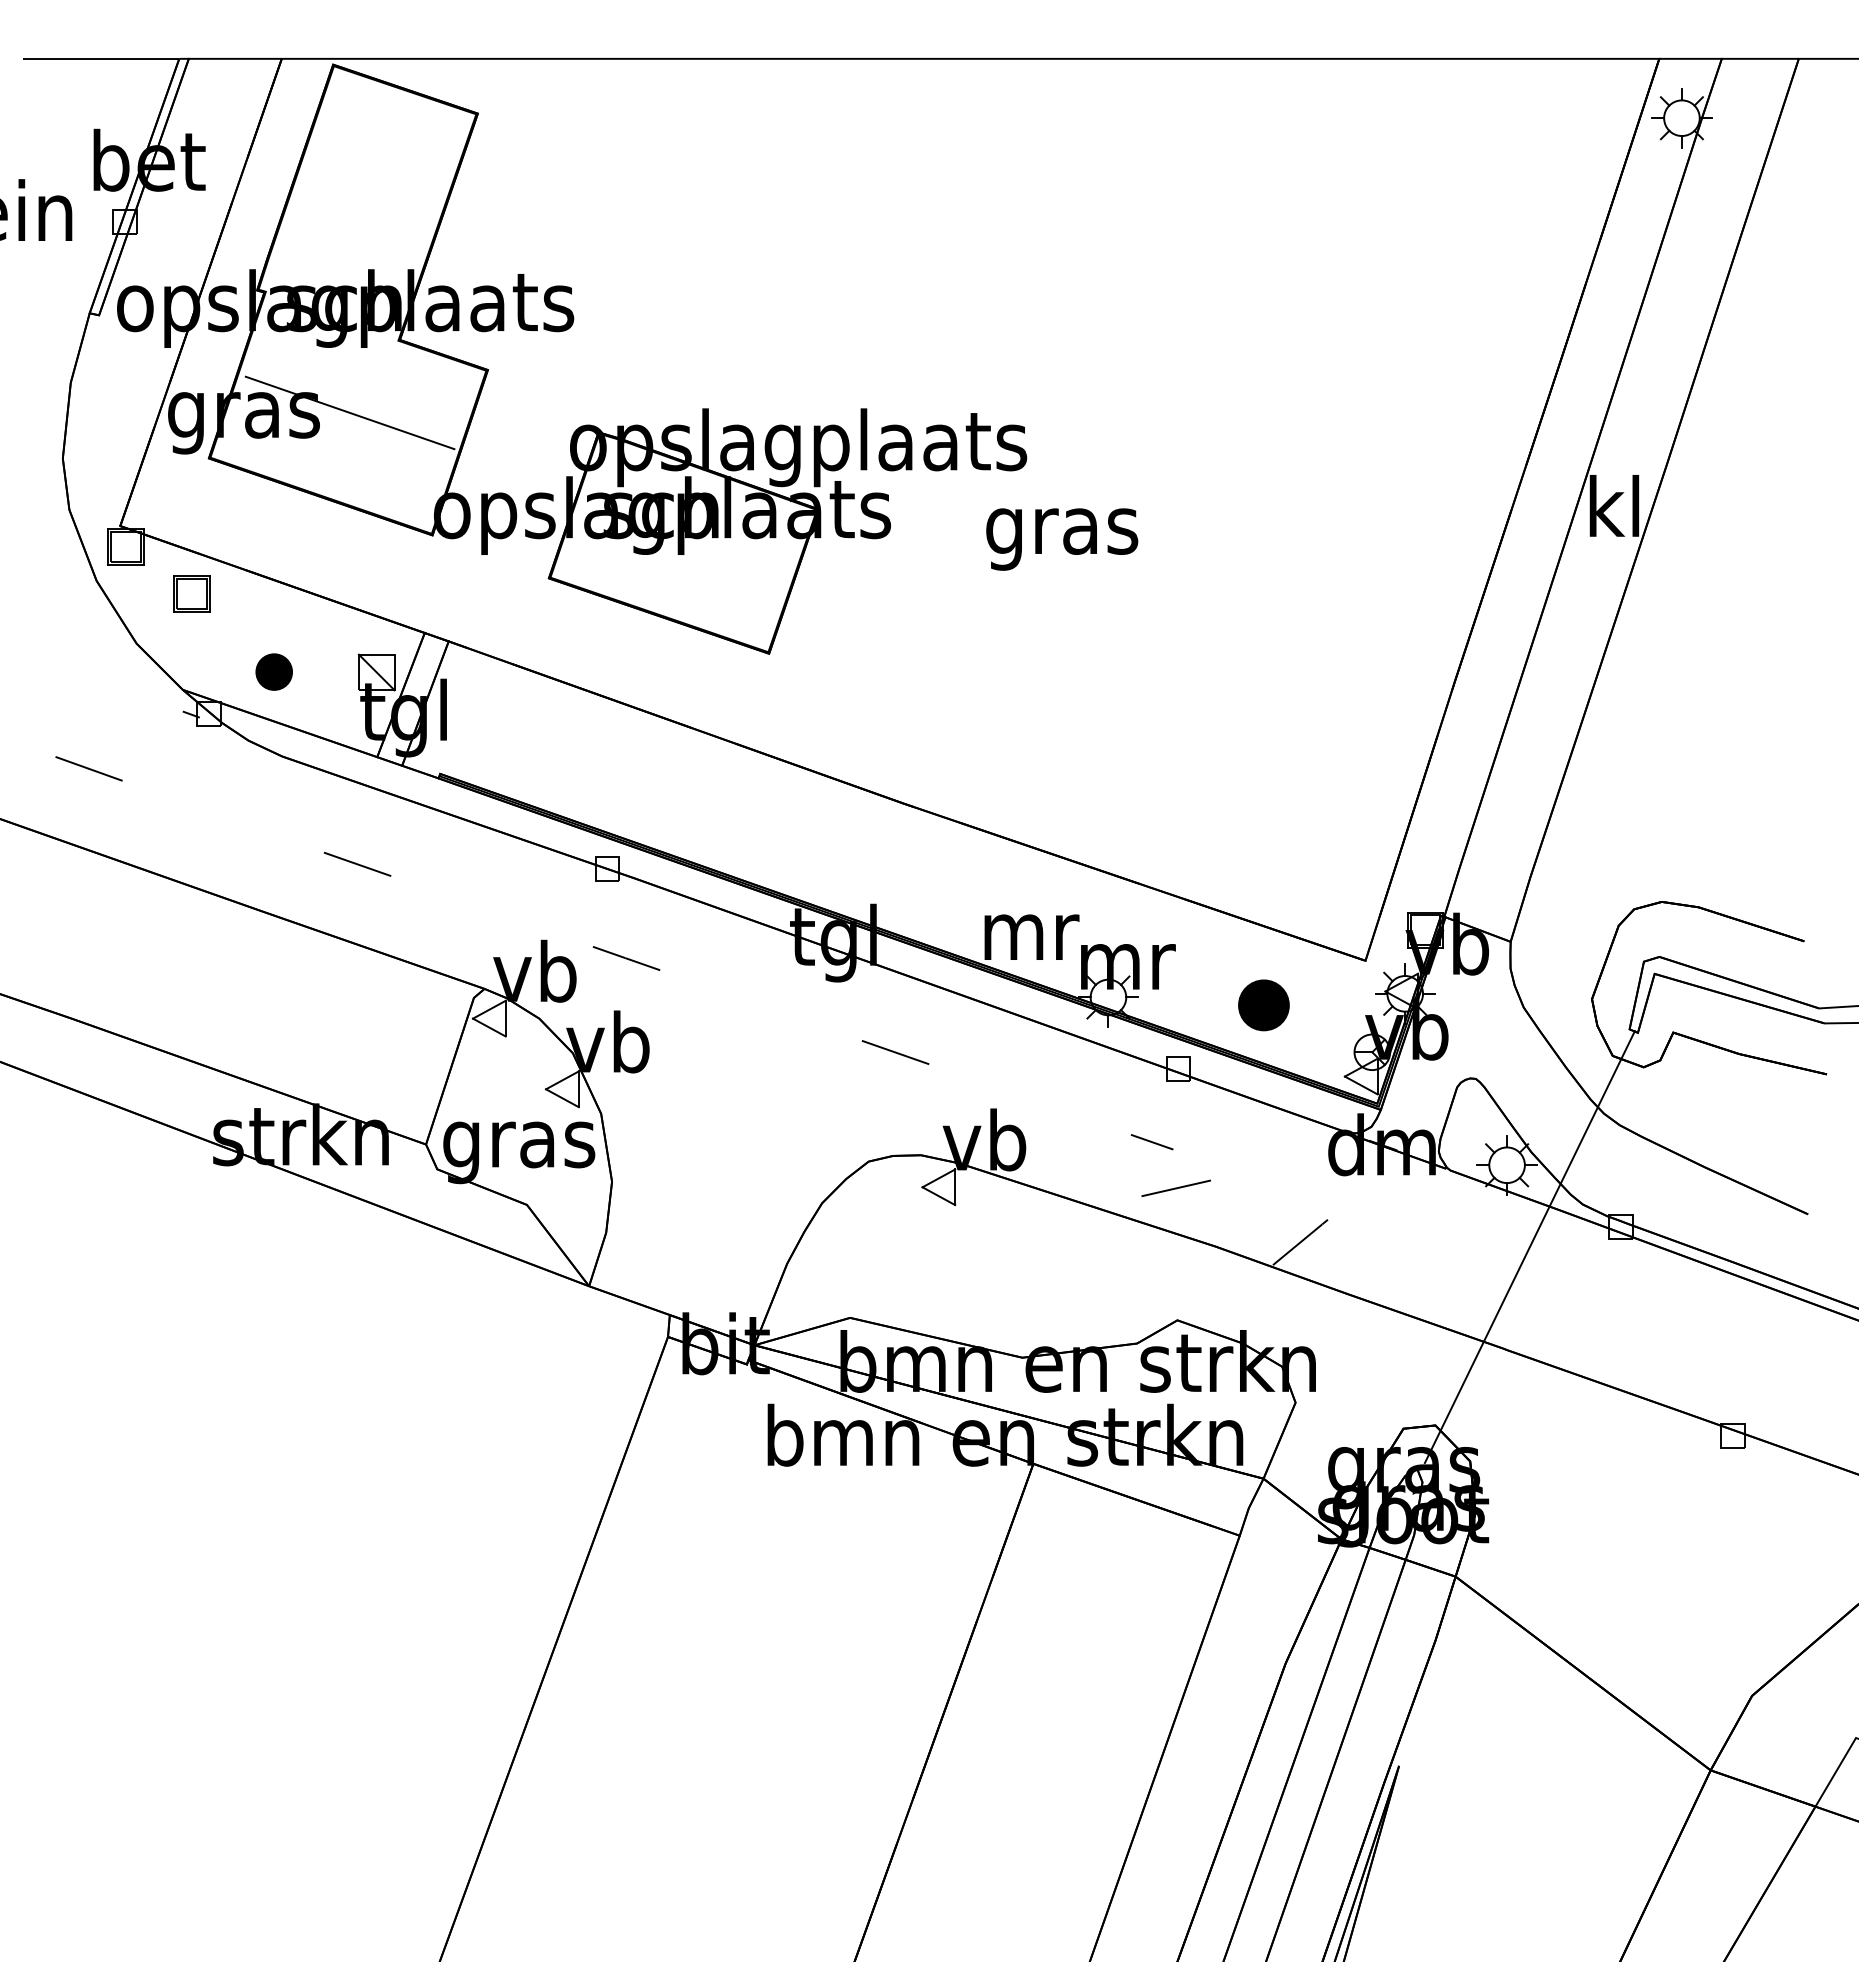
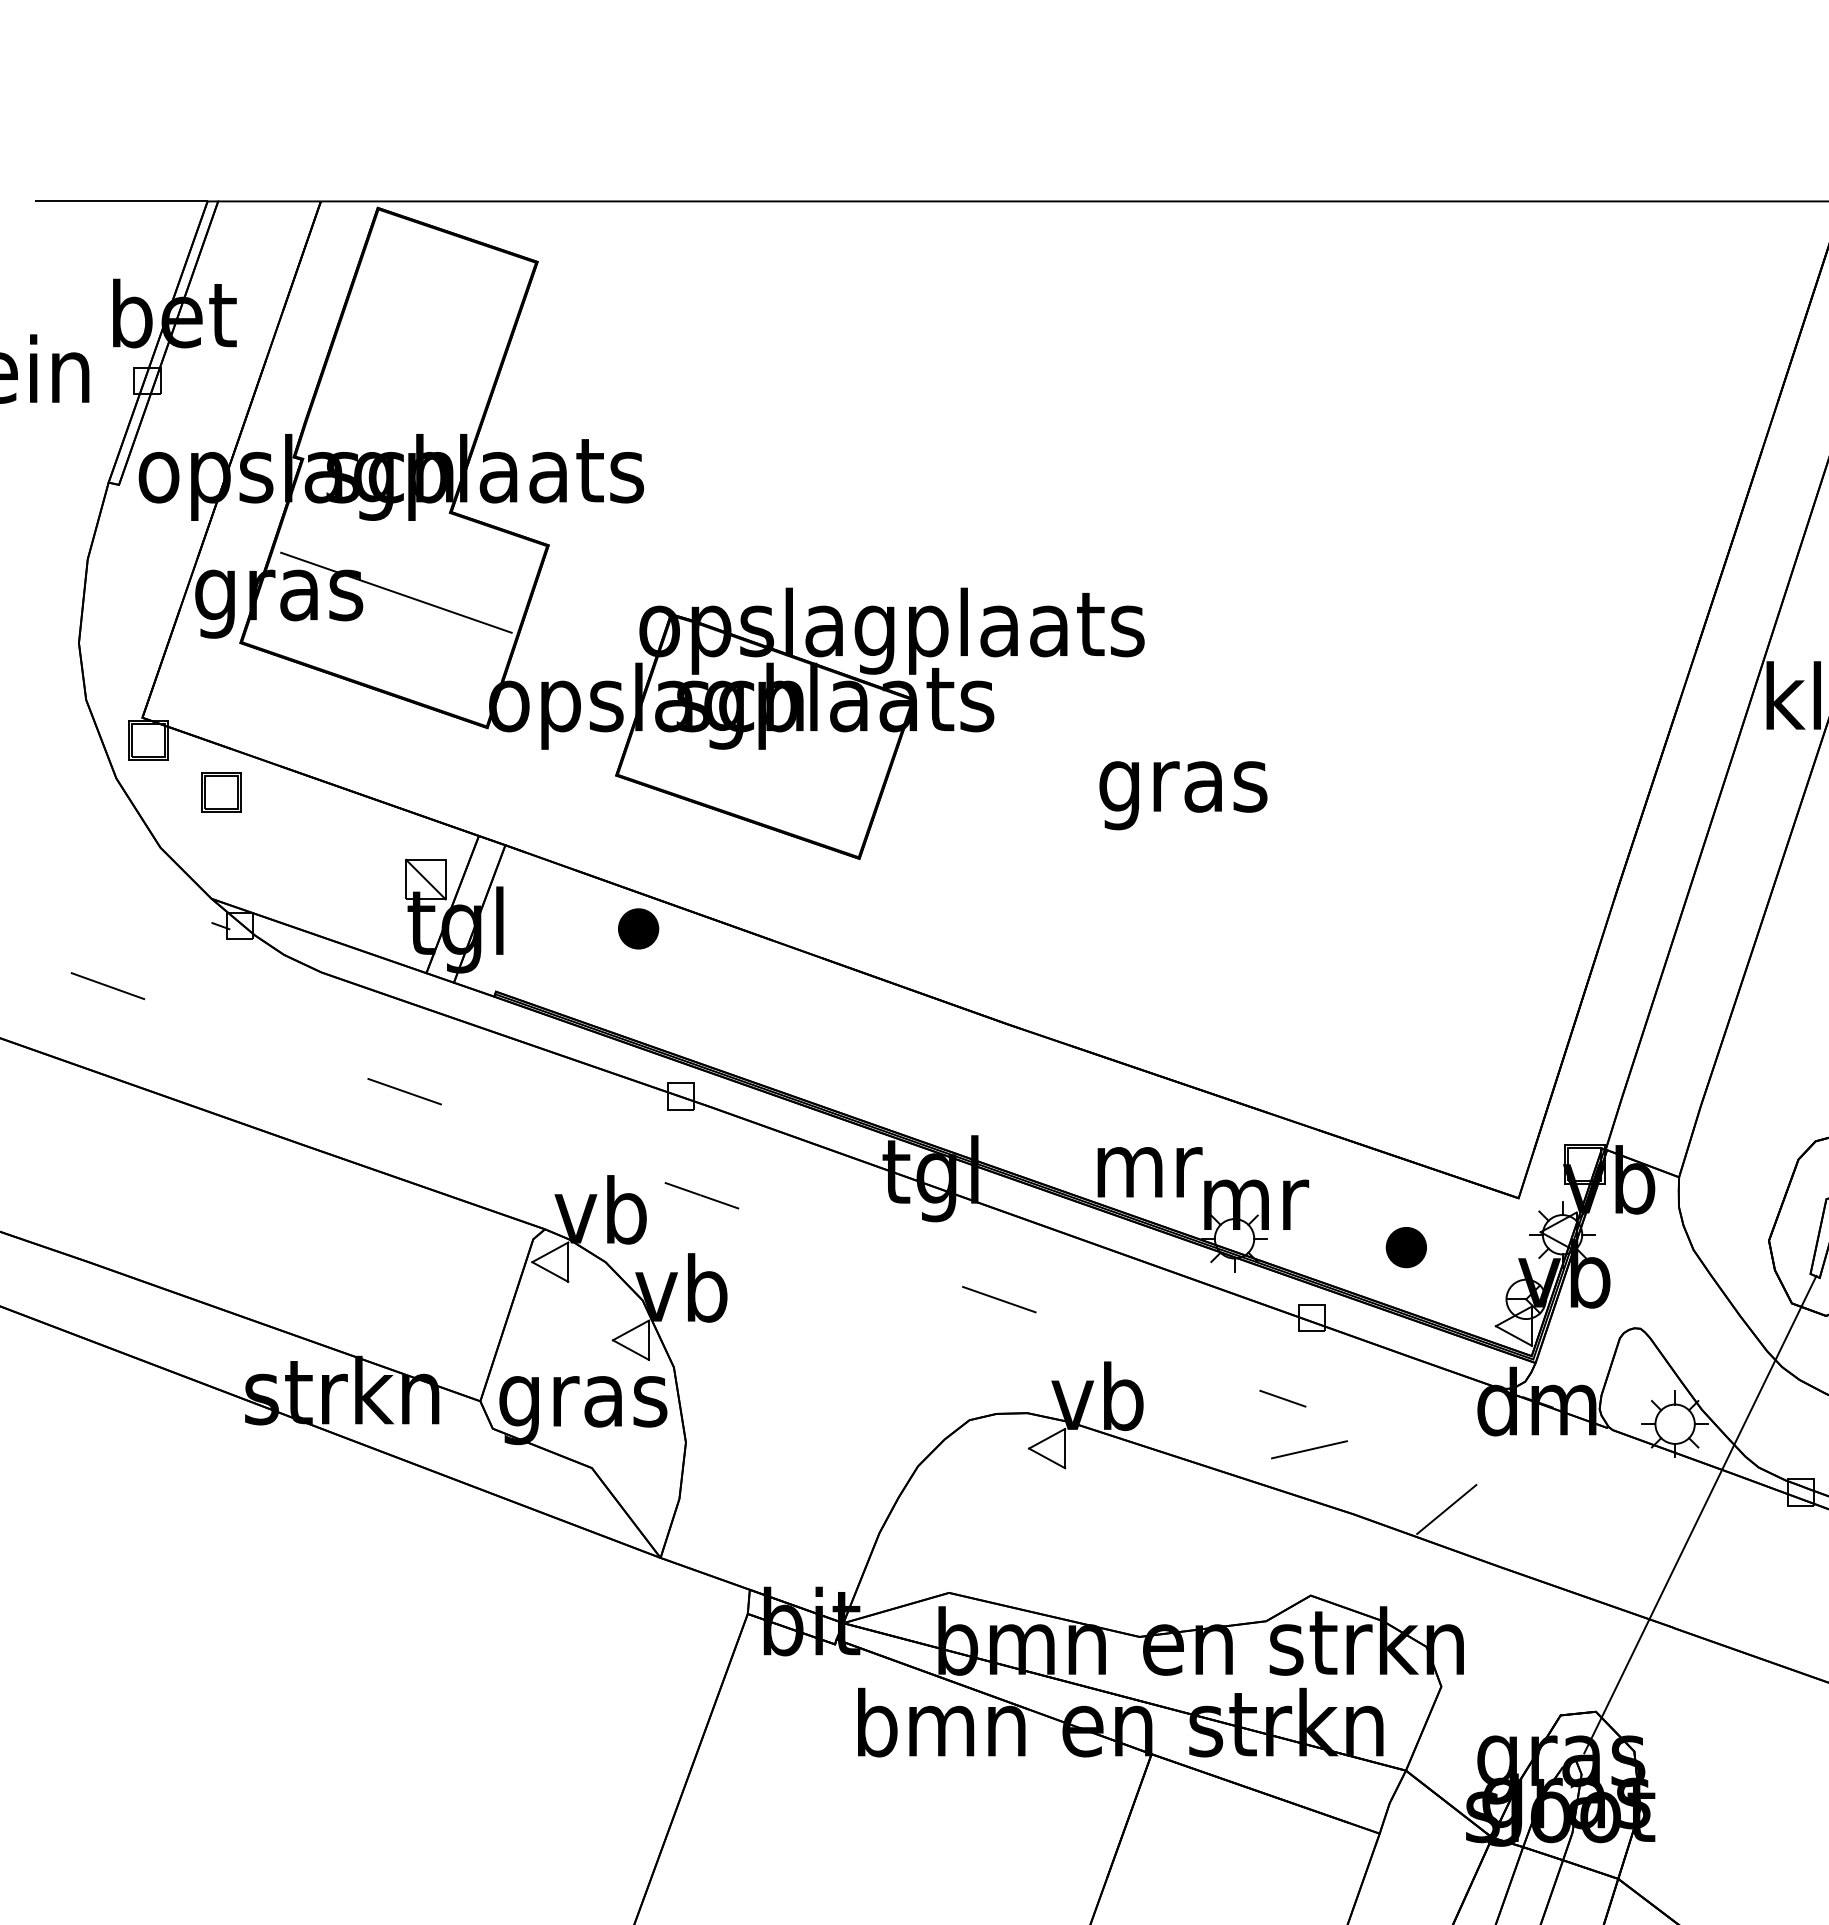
text: (1062, 539) -> (1183, 795), moved
part: (273, 671) -> (637, 928), moved
part: (1263, 1005) -> (1405, 1247), size x0.71

